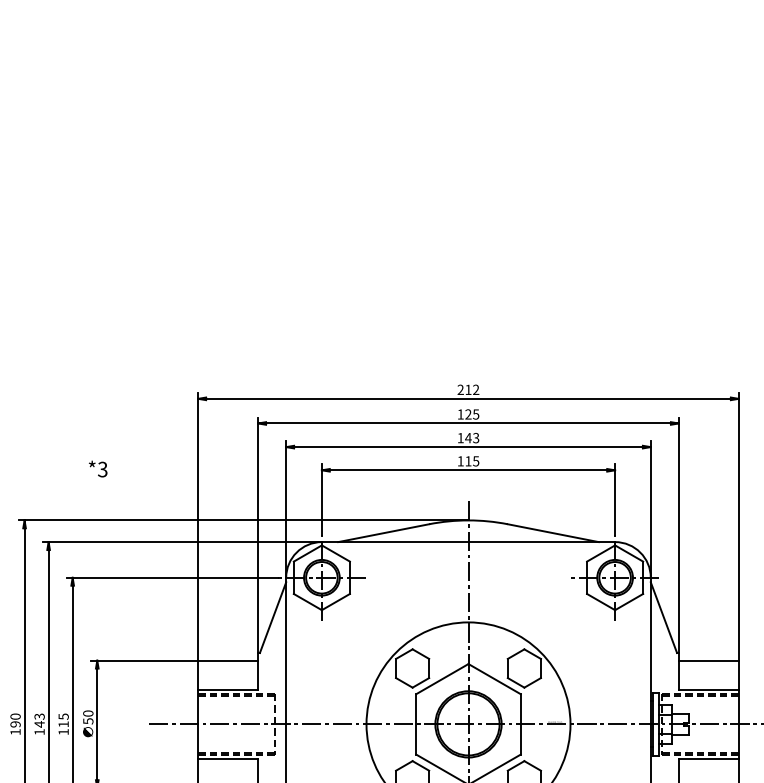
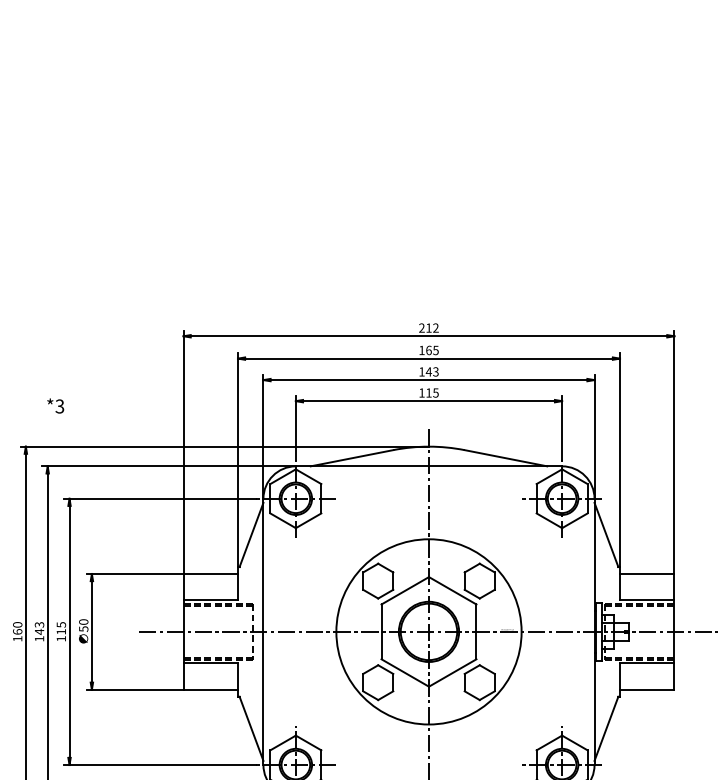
text: (467, 414) -> (428, 350), 125 -> 165
text: (97, 468) -> (55, 405), moved
text: (15, 723) -> (17, 631), 190 -> 160

